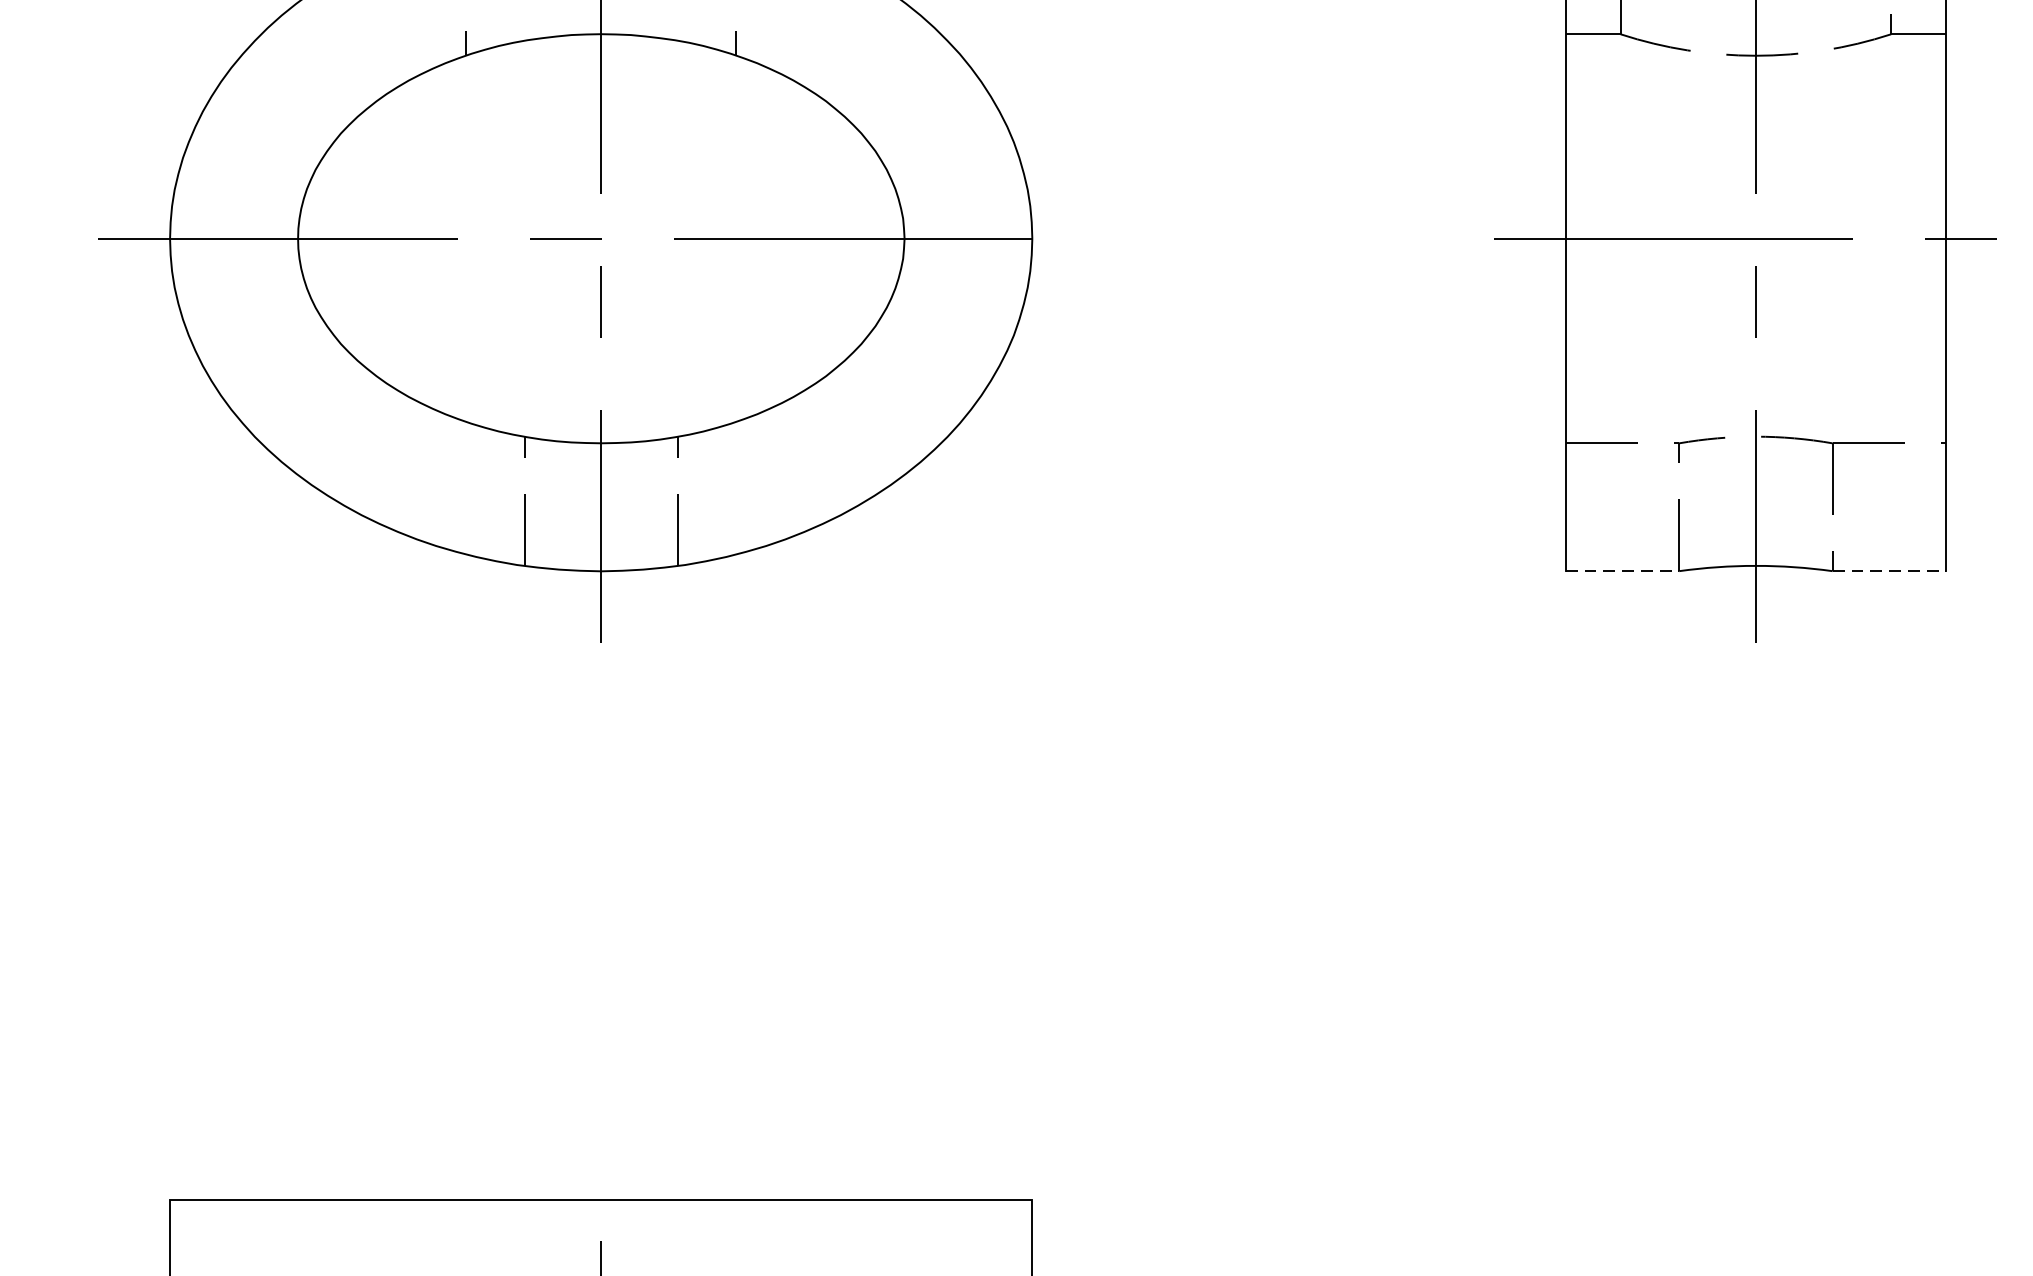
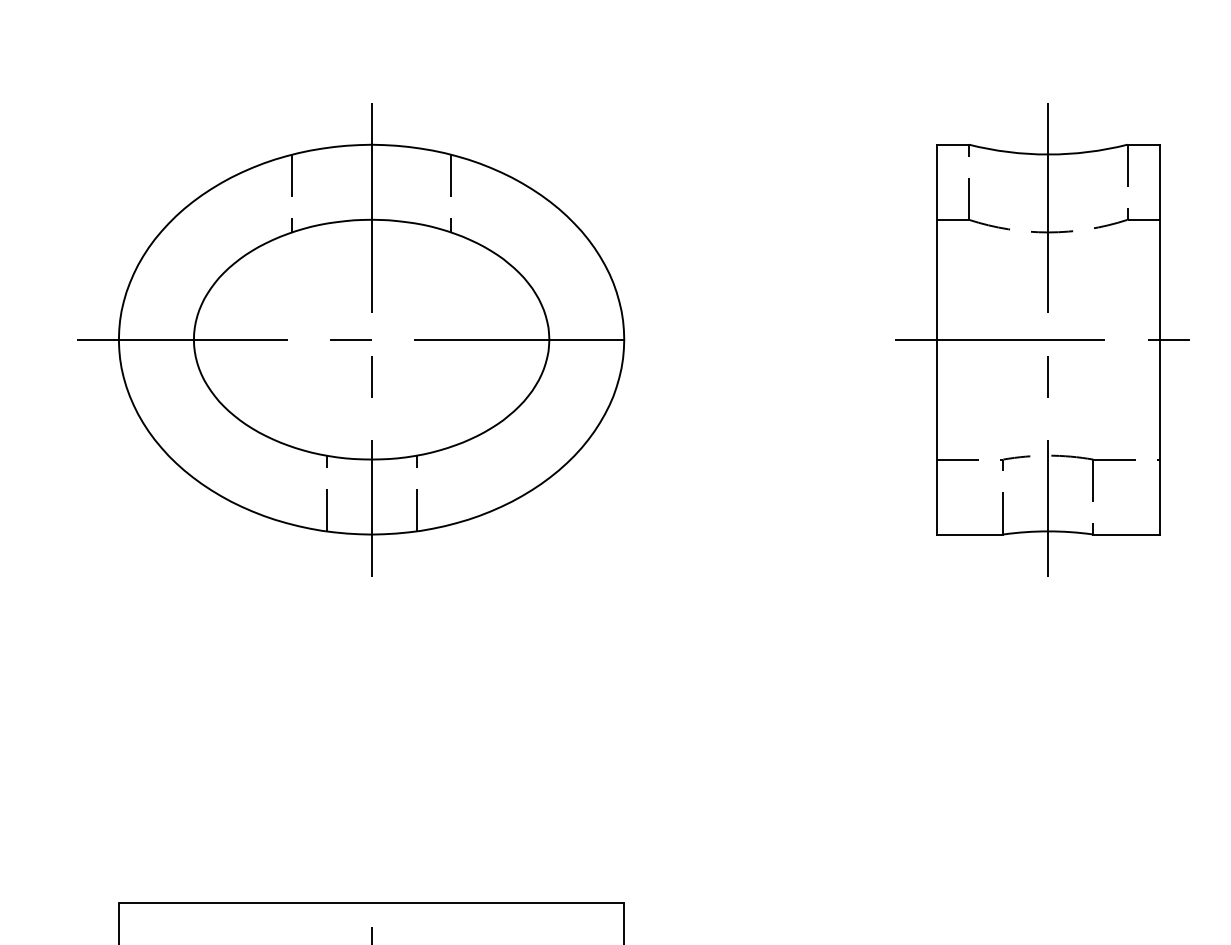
line: (1623, 571) -> (970, 534), dashed -> solid
line: (1889, 571) -> (1126, 534), dashed -> solid

